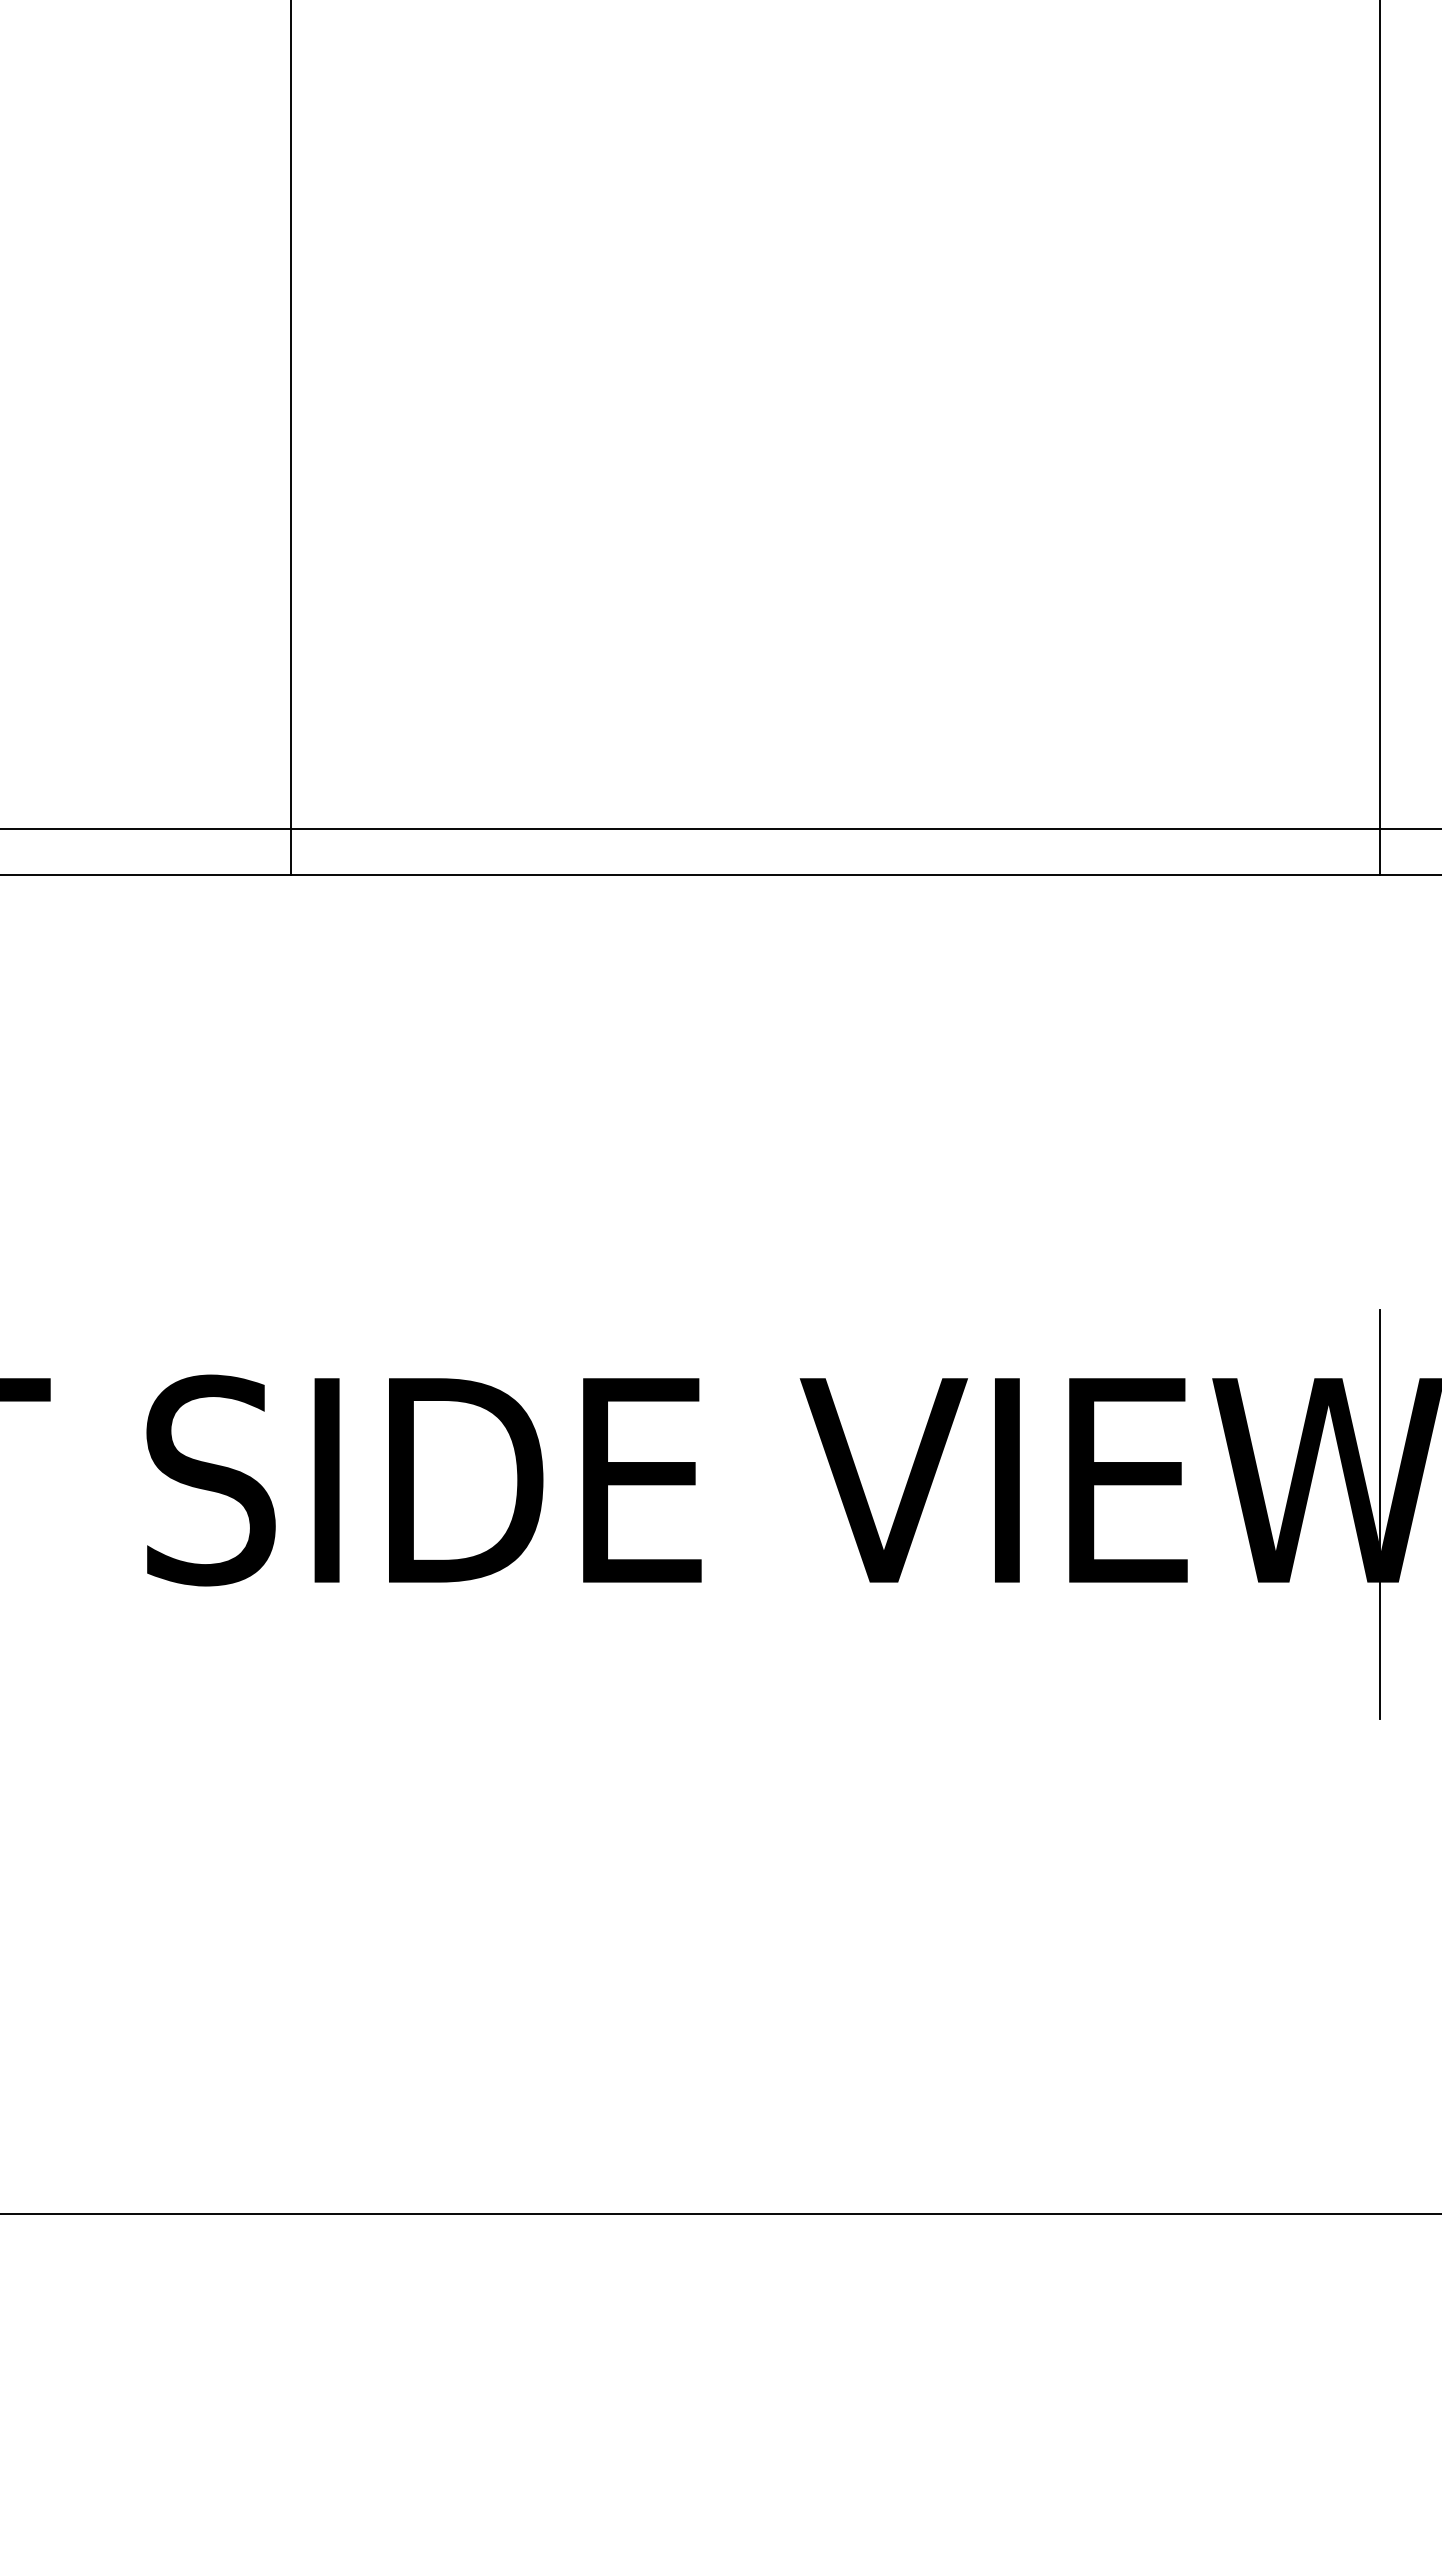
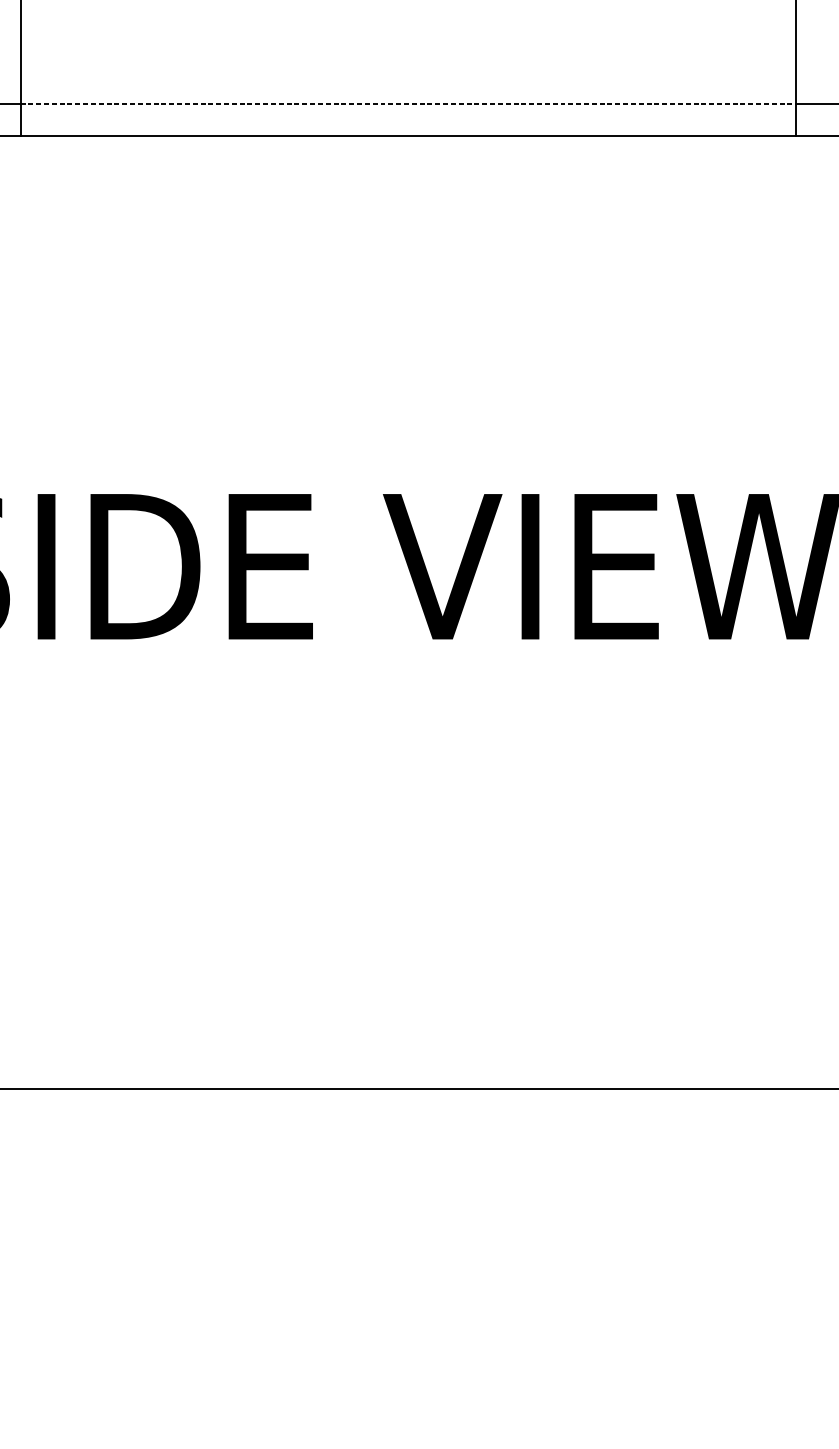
line: (835, 829) -> (408, 103), solid -> dashed
line: (1380, 1514) -> (795, 590), removed

